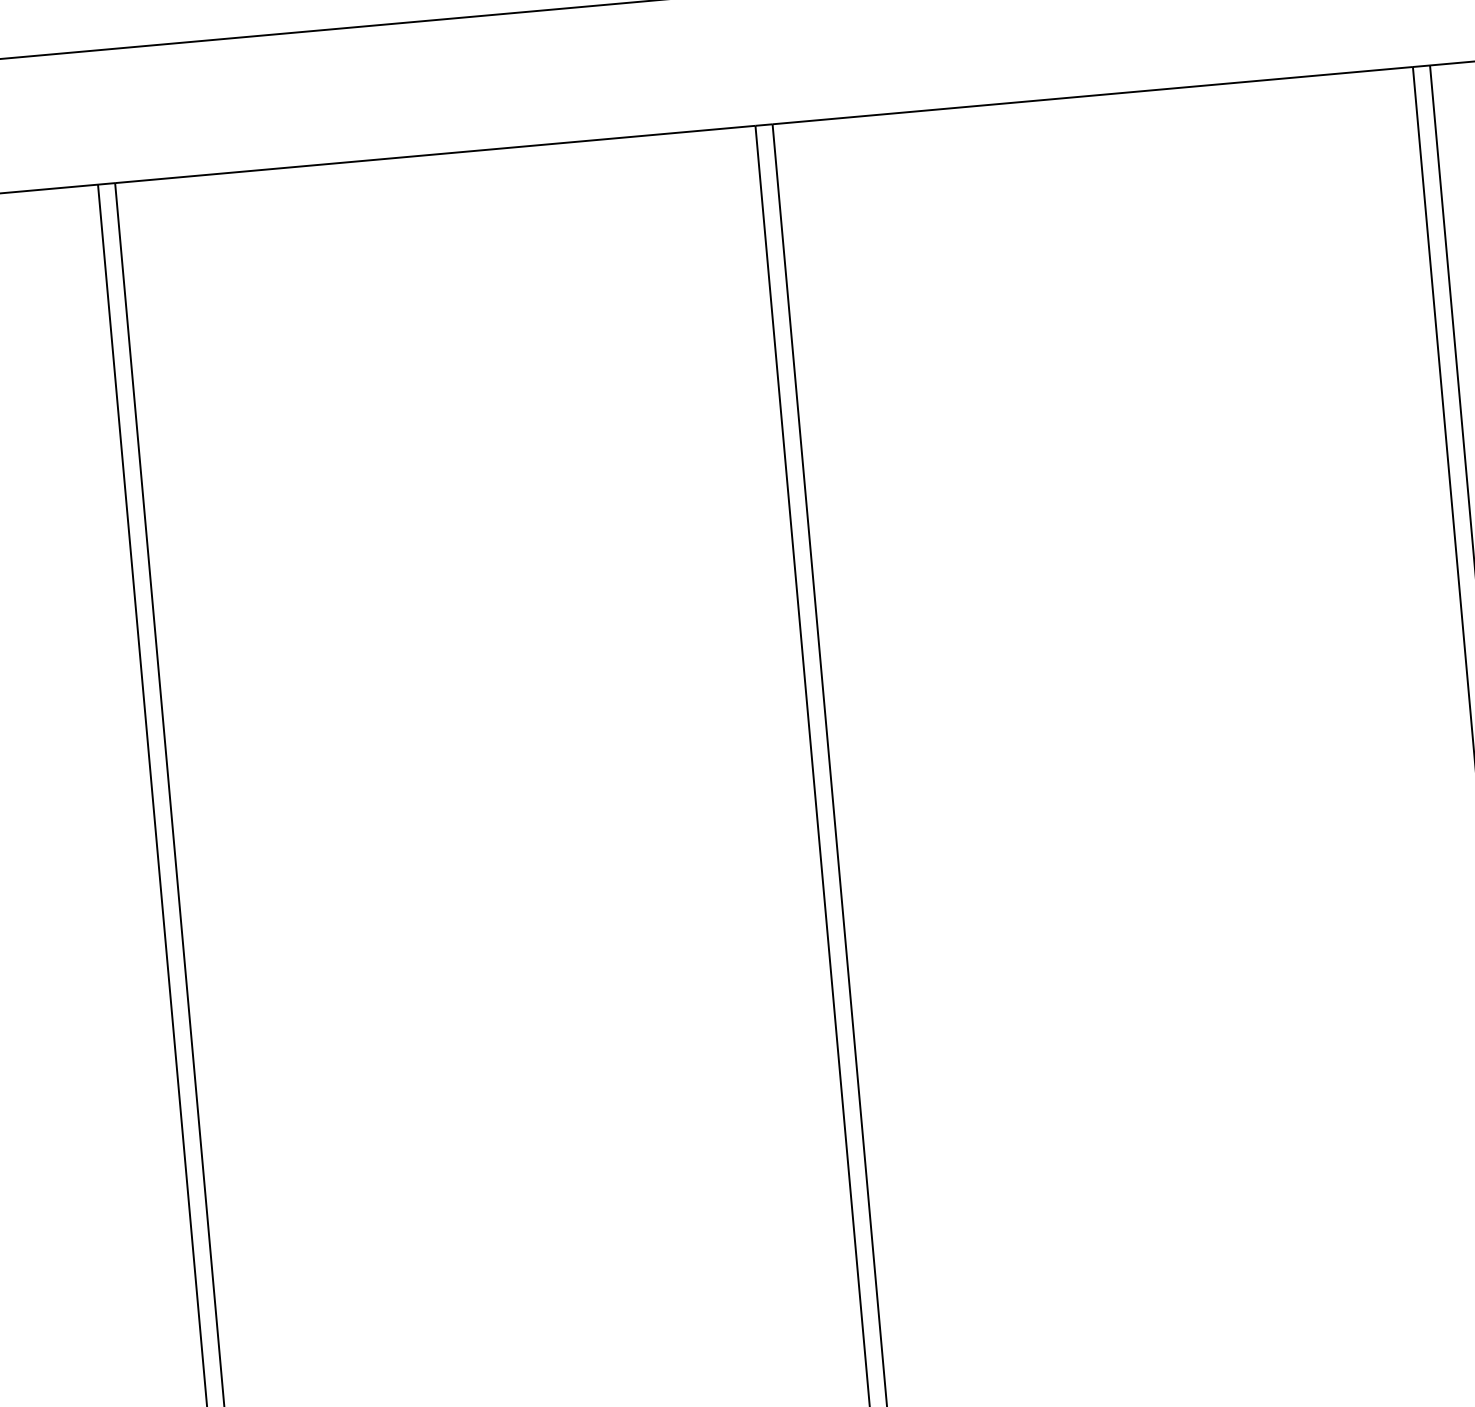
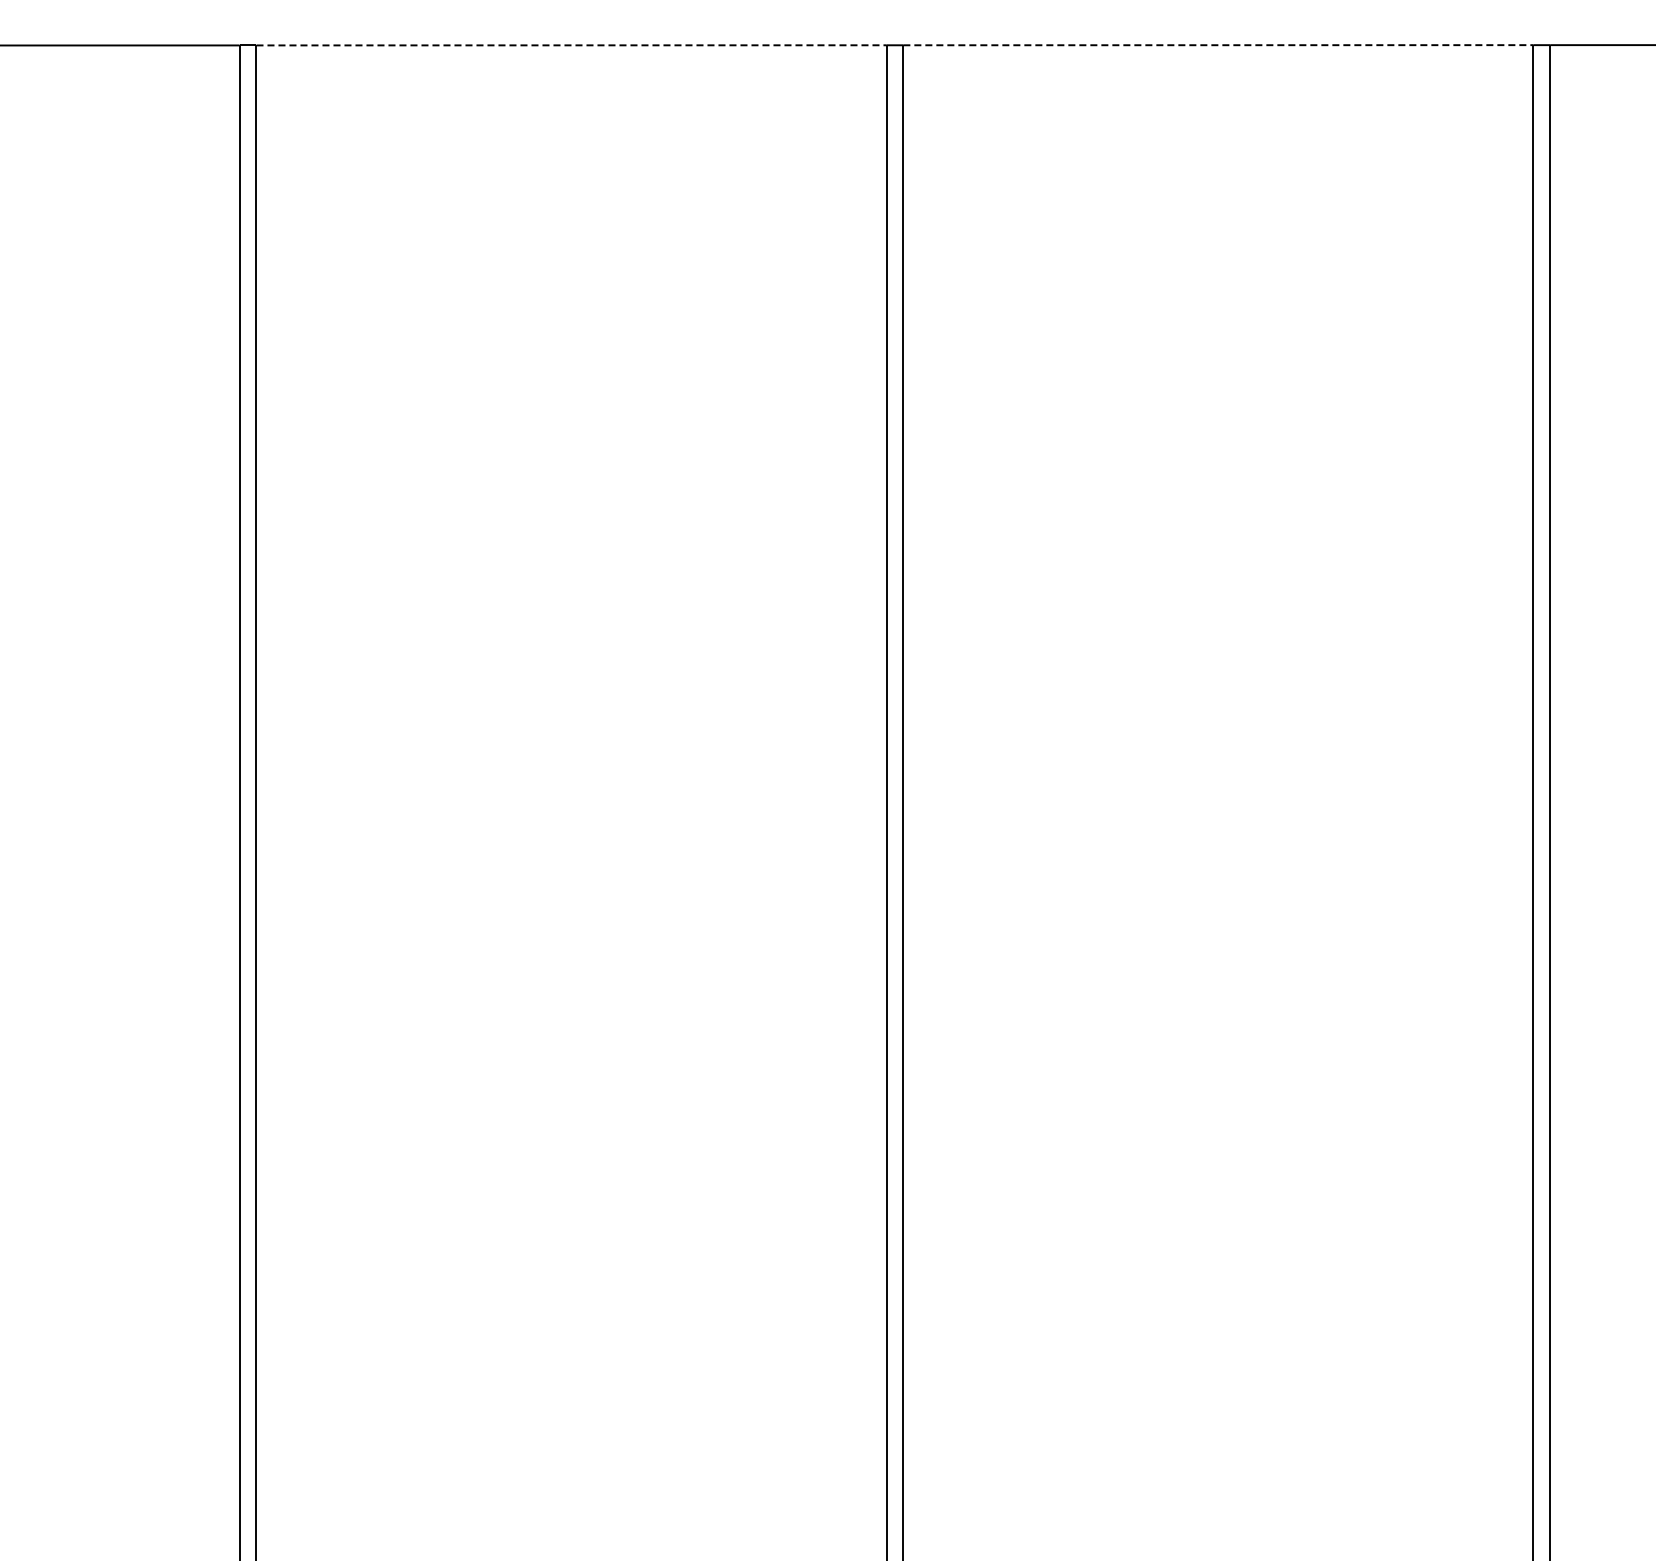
line: (1092, 95) -> (1218, 45), solid -> dashed
line: (435, 154) -> (571, 45), solid -> dashed

